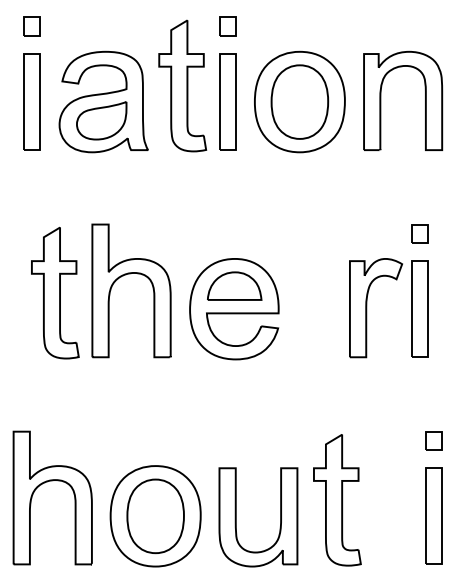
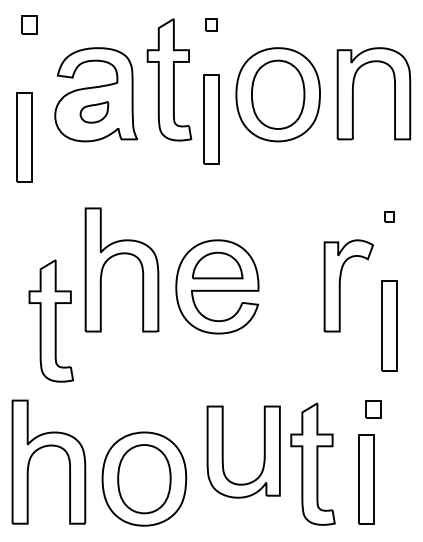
part: (228, 26) -> (211, 24), size x0.7
part: (31, 101) -> (24, 137), moved
part: (228, 101) -> (211, 119), moved
part: (101, 121) -> (94, 112), size x0.6
part: (419, 233) -> (389, 216), size x0.6
part: (54, 292) -> (50, 320), moved
part: (419, 308) -> (389, 325), moved
part: (433, 441) -> (373, 409), moved
part: (236, 516) -> (223, 451), moved
part: (433, 516) -> (366, 479), moved

